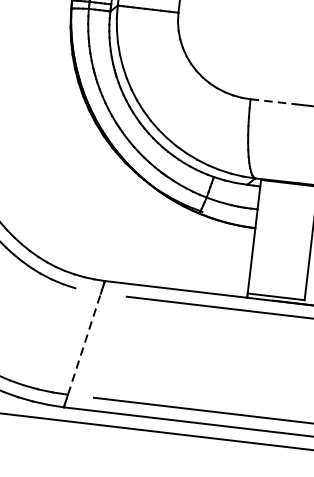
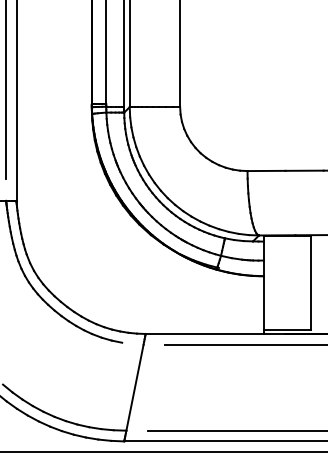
line: (273, 101) -> (266, 170), dashed -> solid
line: (85, 344) -> (135, 387), dashed -> solid

